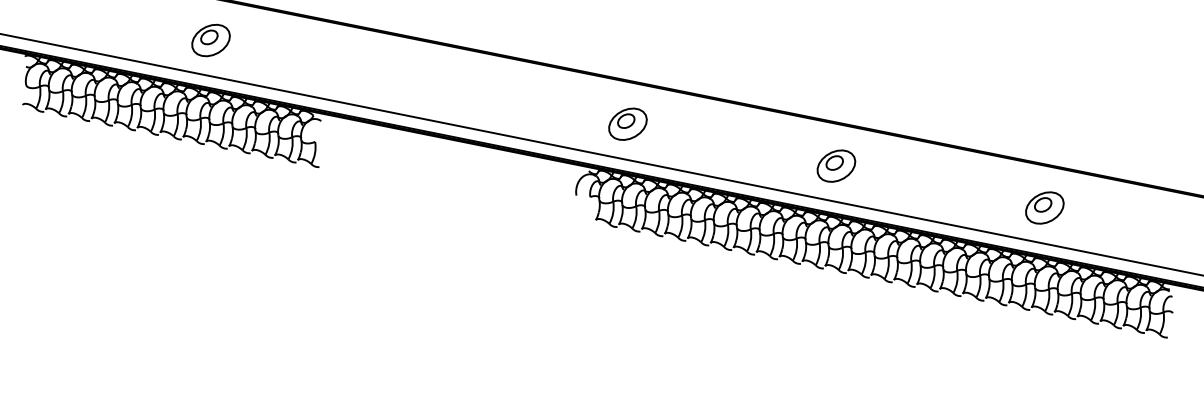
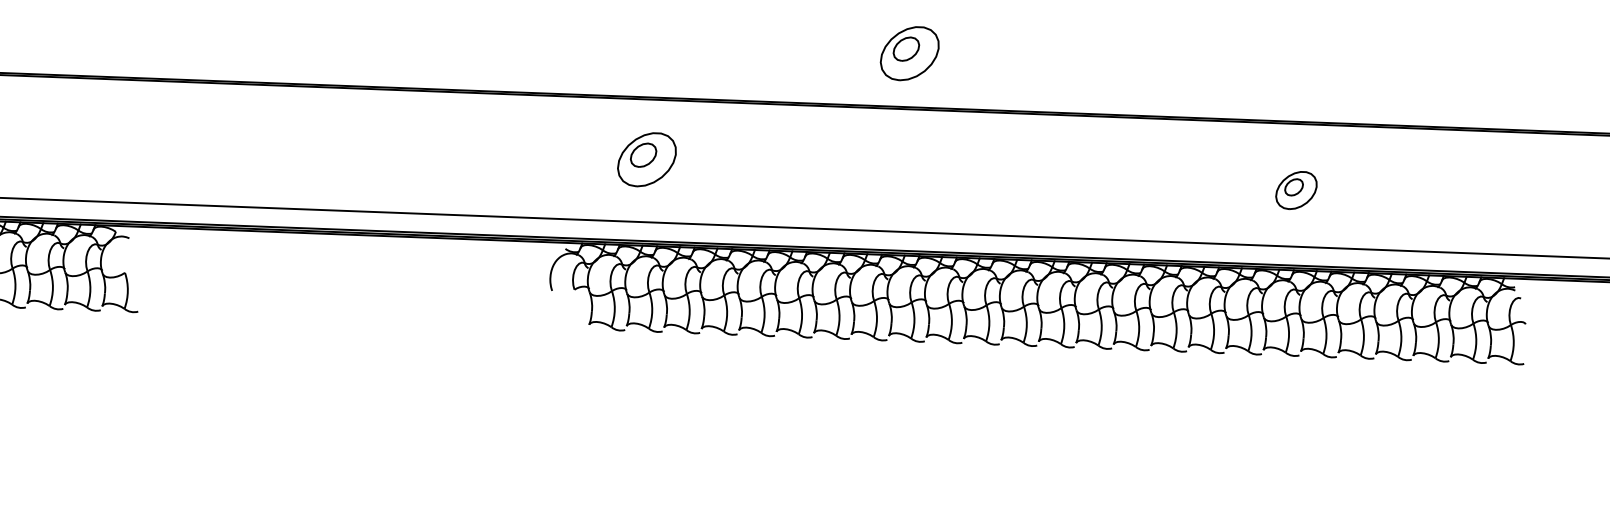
part: (627, 123) -> (646, 158), moved
part: (836, 165) -> (909, 52), moved
part: (1044, 207) -> (1295, 189), size x0.7

